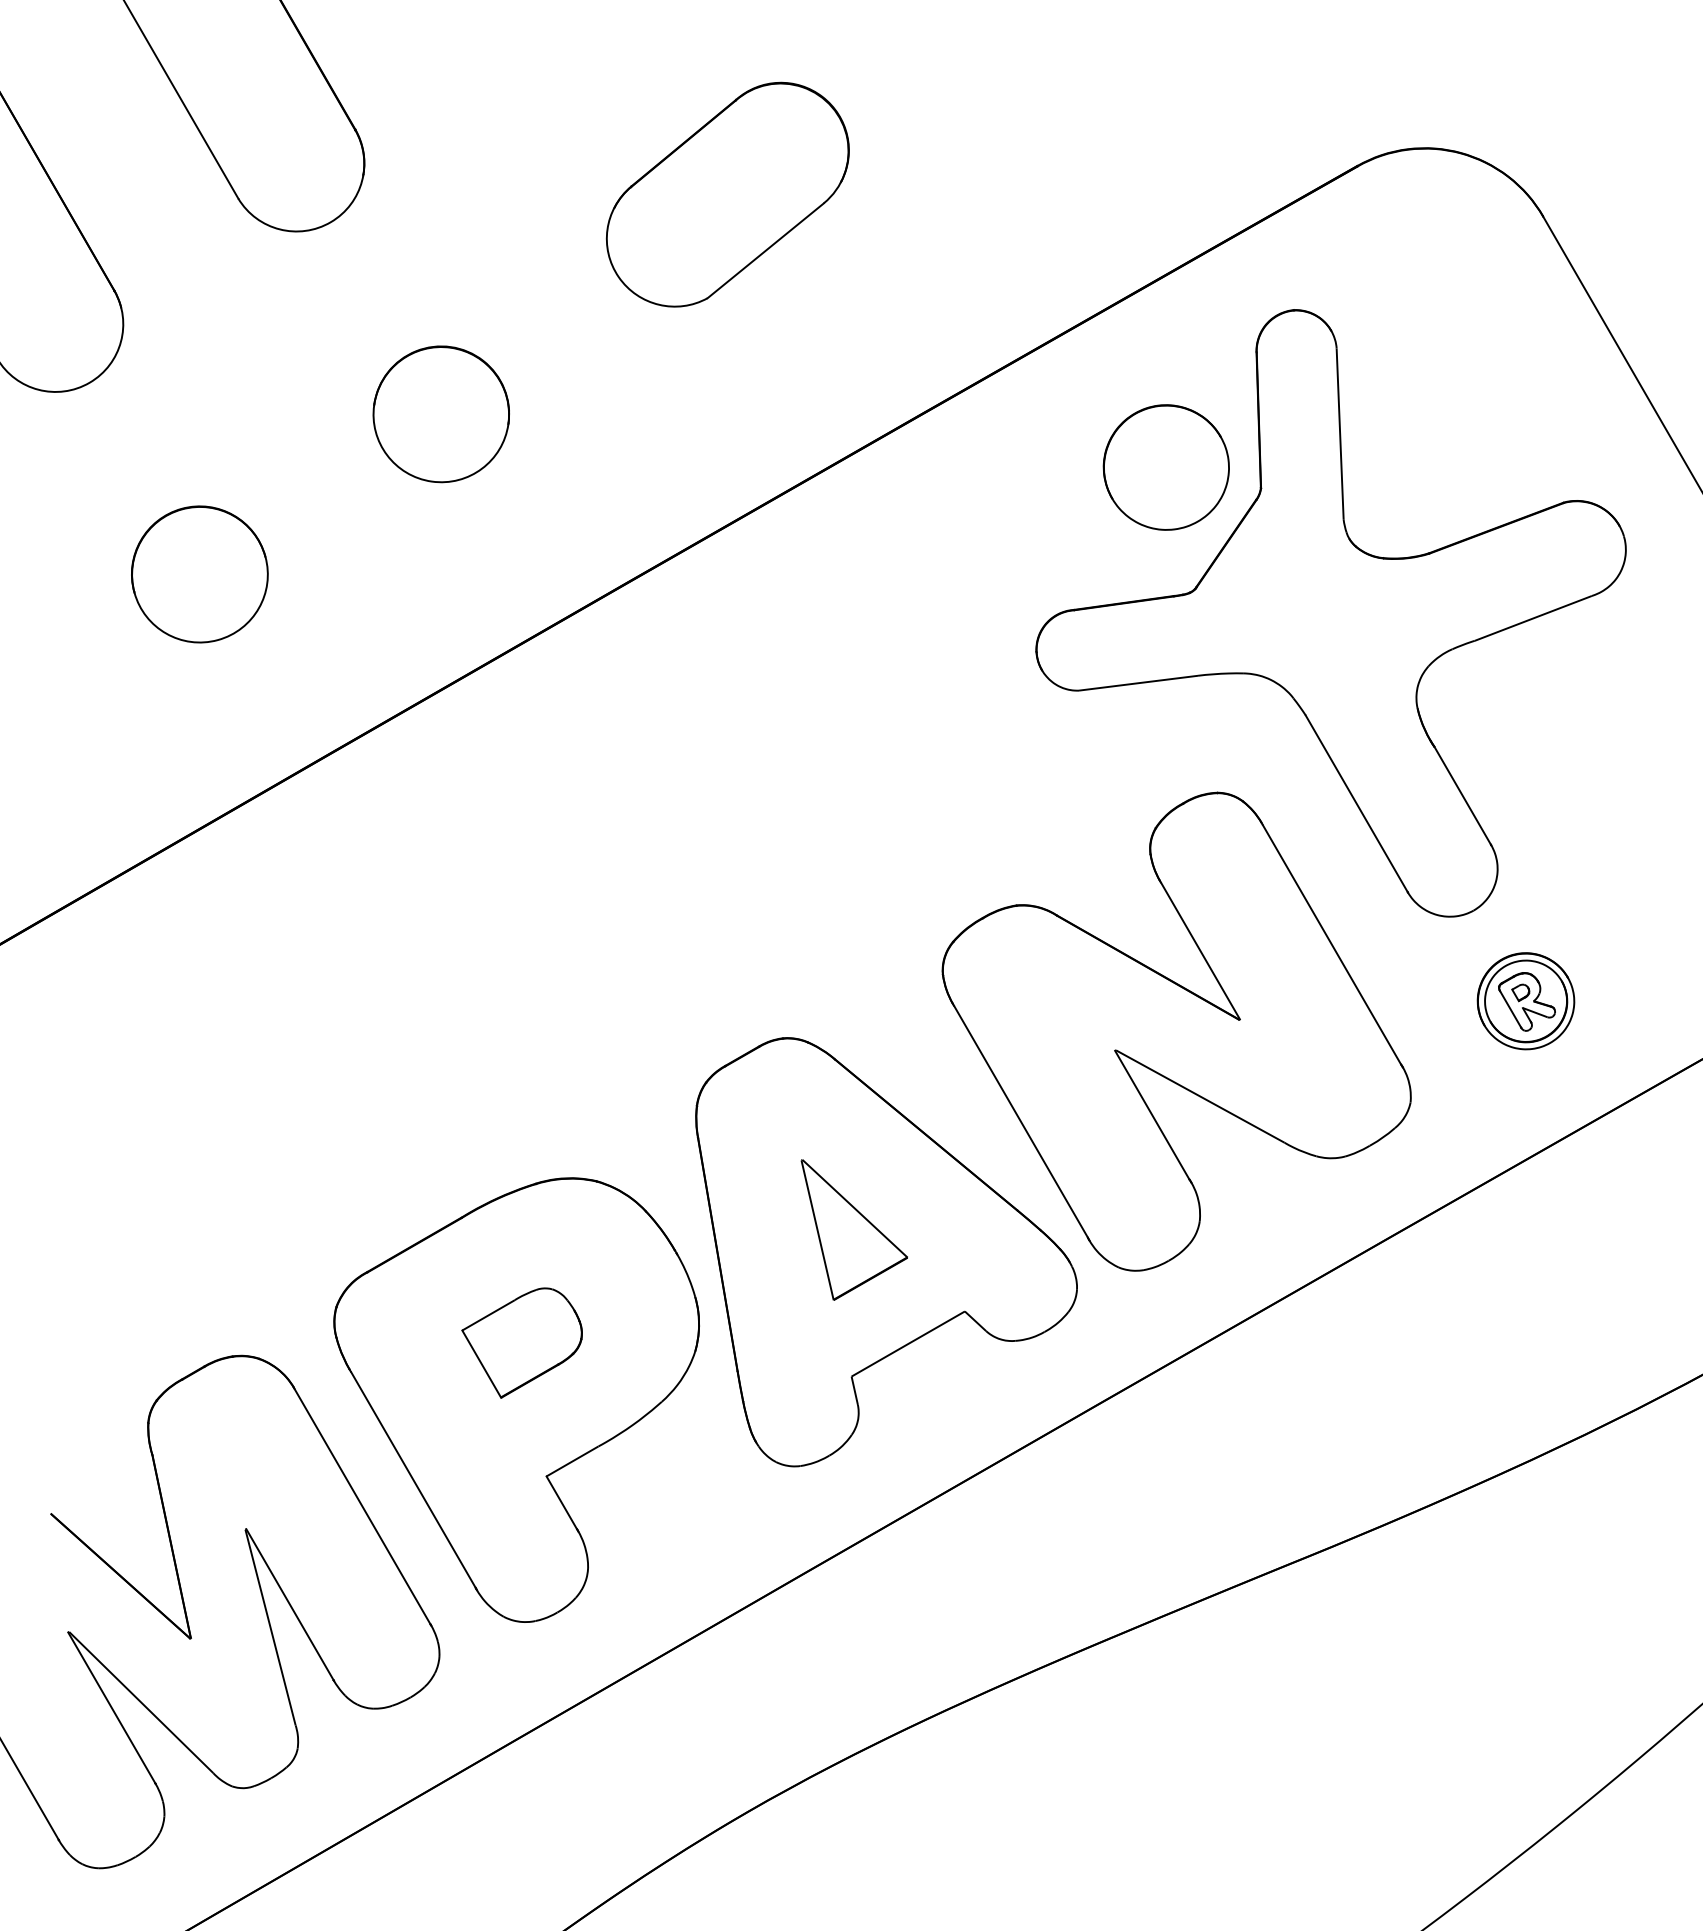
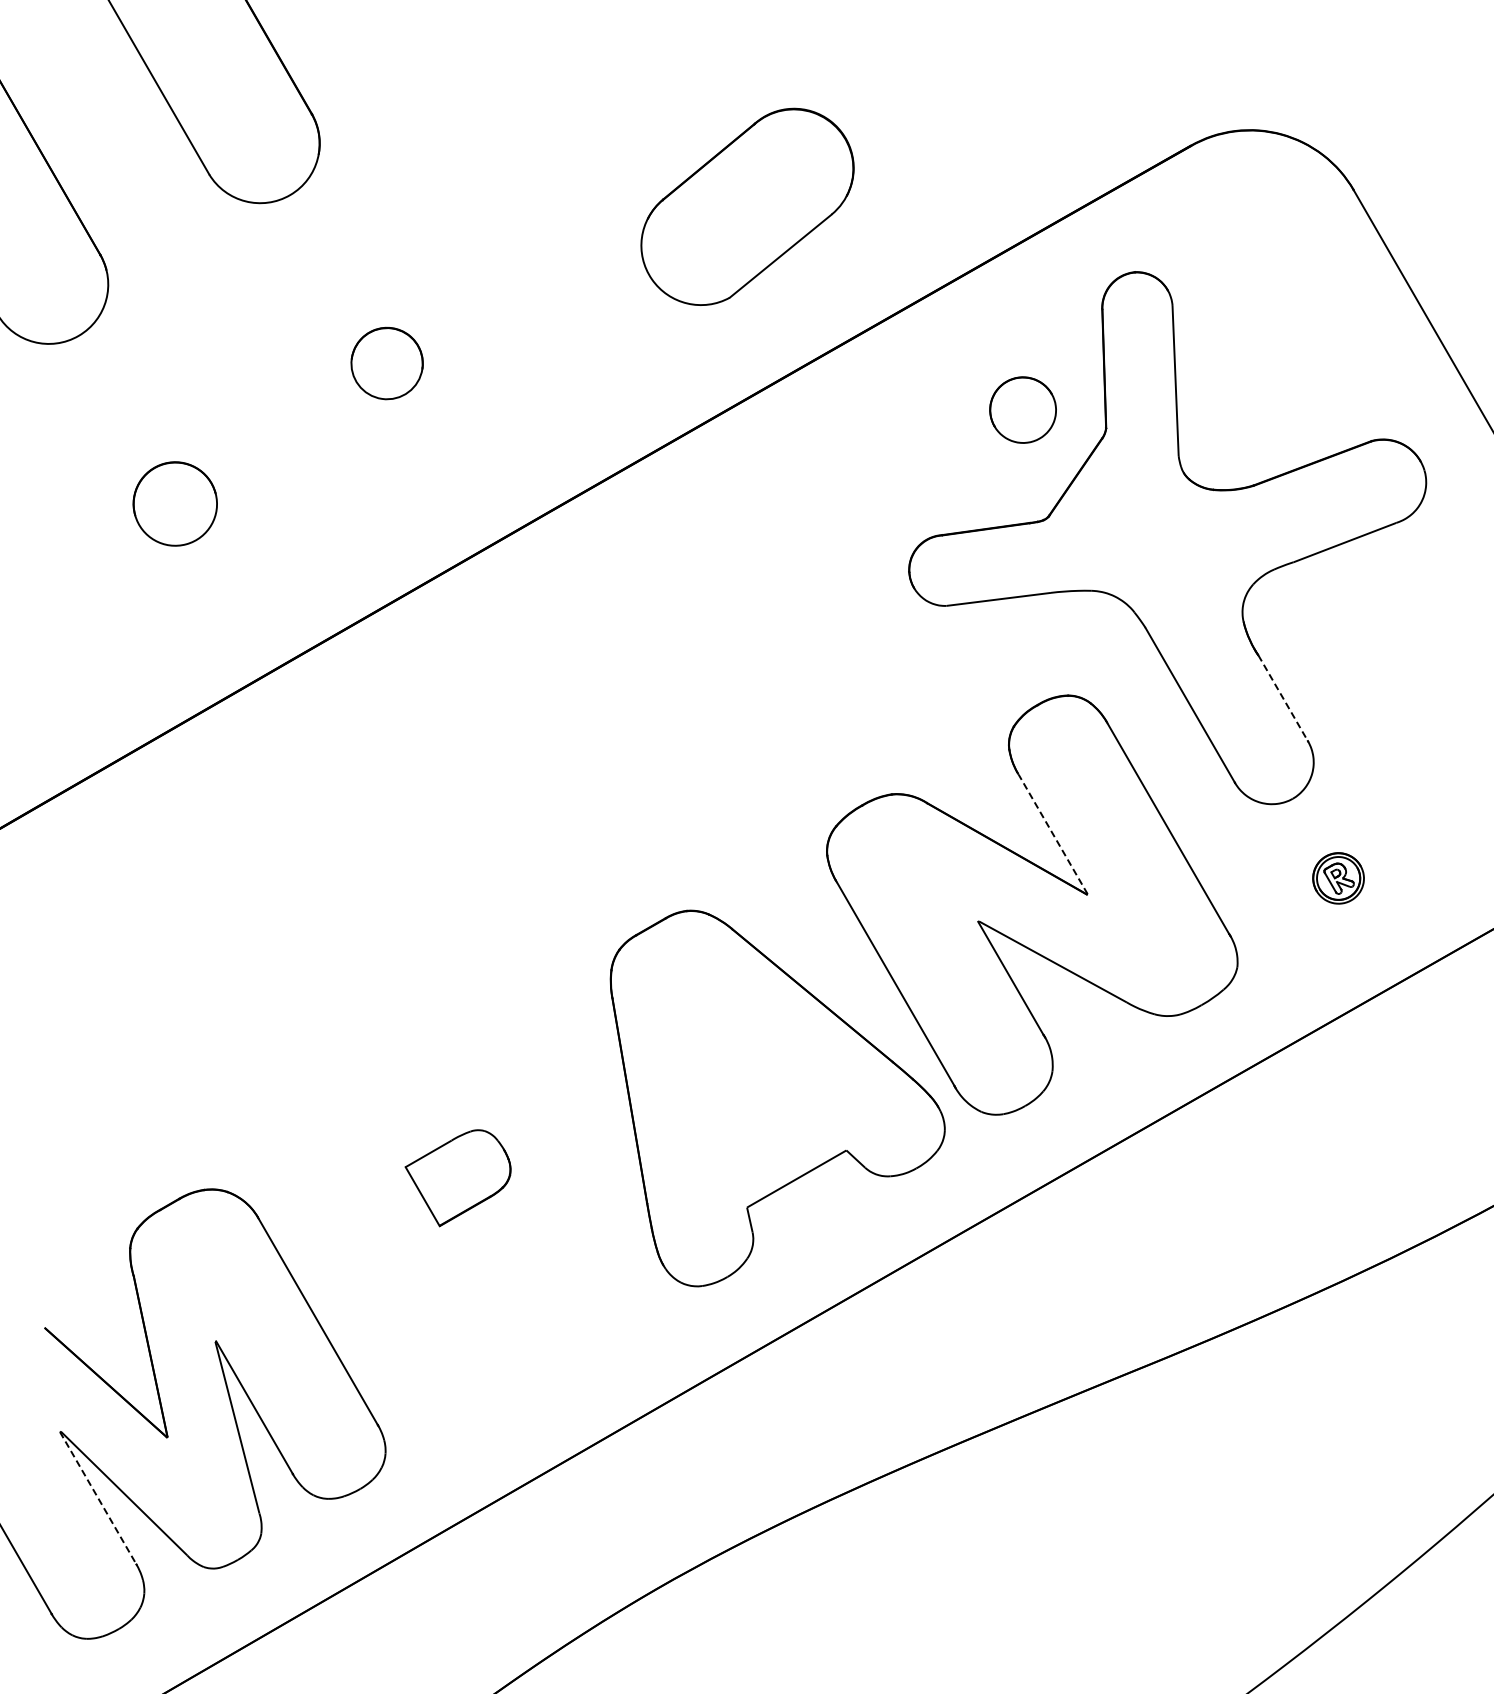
part: (727, 194) -> (747, 206), moved
part: (440, 414) -> (386, 363), size x0.6
part: (1165, 466) -> (1022, 409), size x0.6
part: (198, 573) -> (174, 503), size x0.7
line: (1463, 796) -> (1283, 698), solid -> dashed
line: (1200, 951) -> (1053, 834), solid -> dashed
part: (1525, 1001) -> (1338, 878), size x0.6
part: (854, 1229) -> (749, 1078), removed
part: (516, 1399) -> (453, 1227), removed
line: (112, 1708) -> (98, 1498), solid -> dashed

